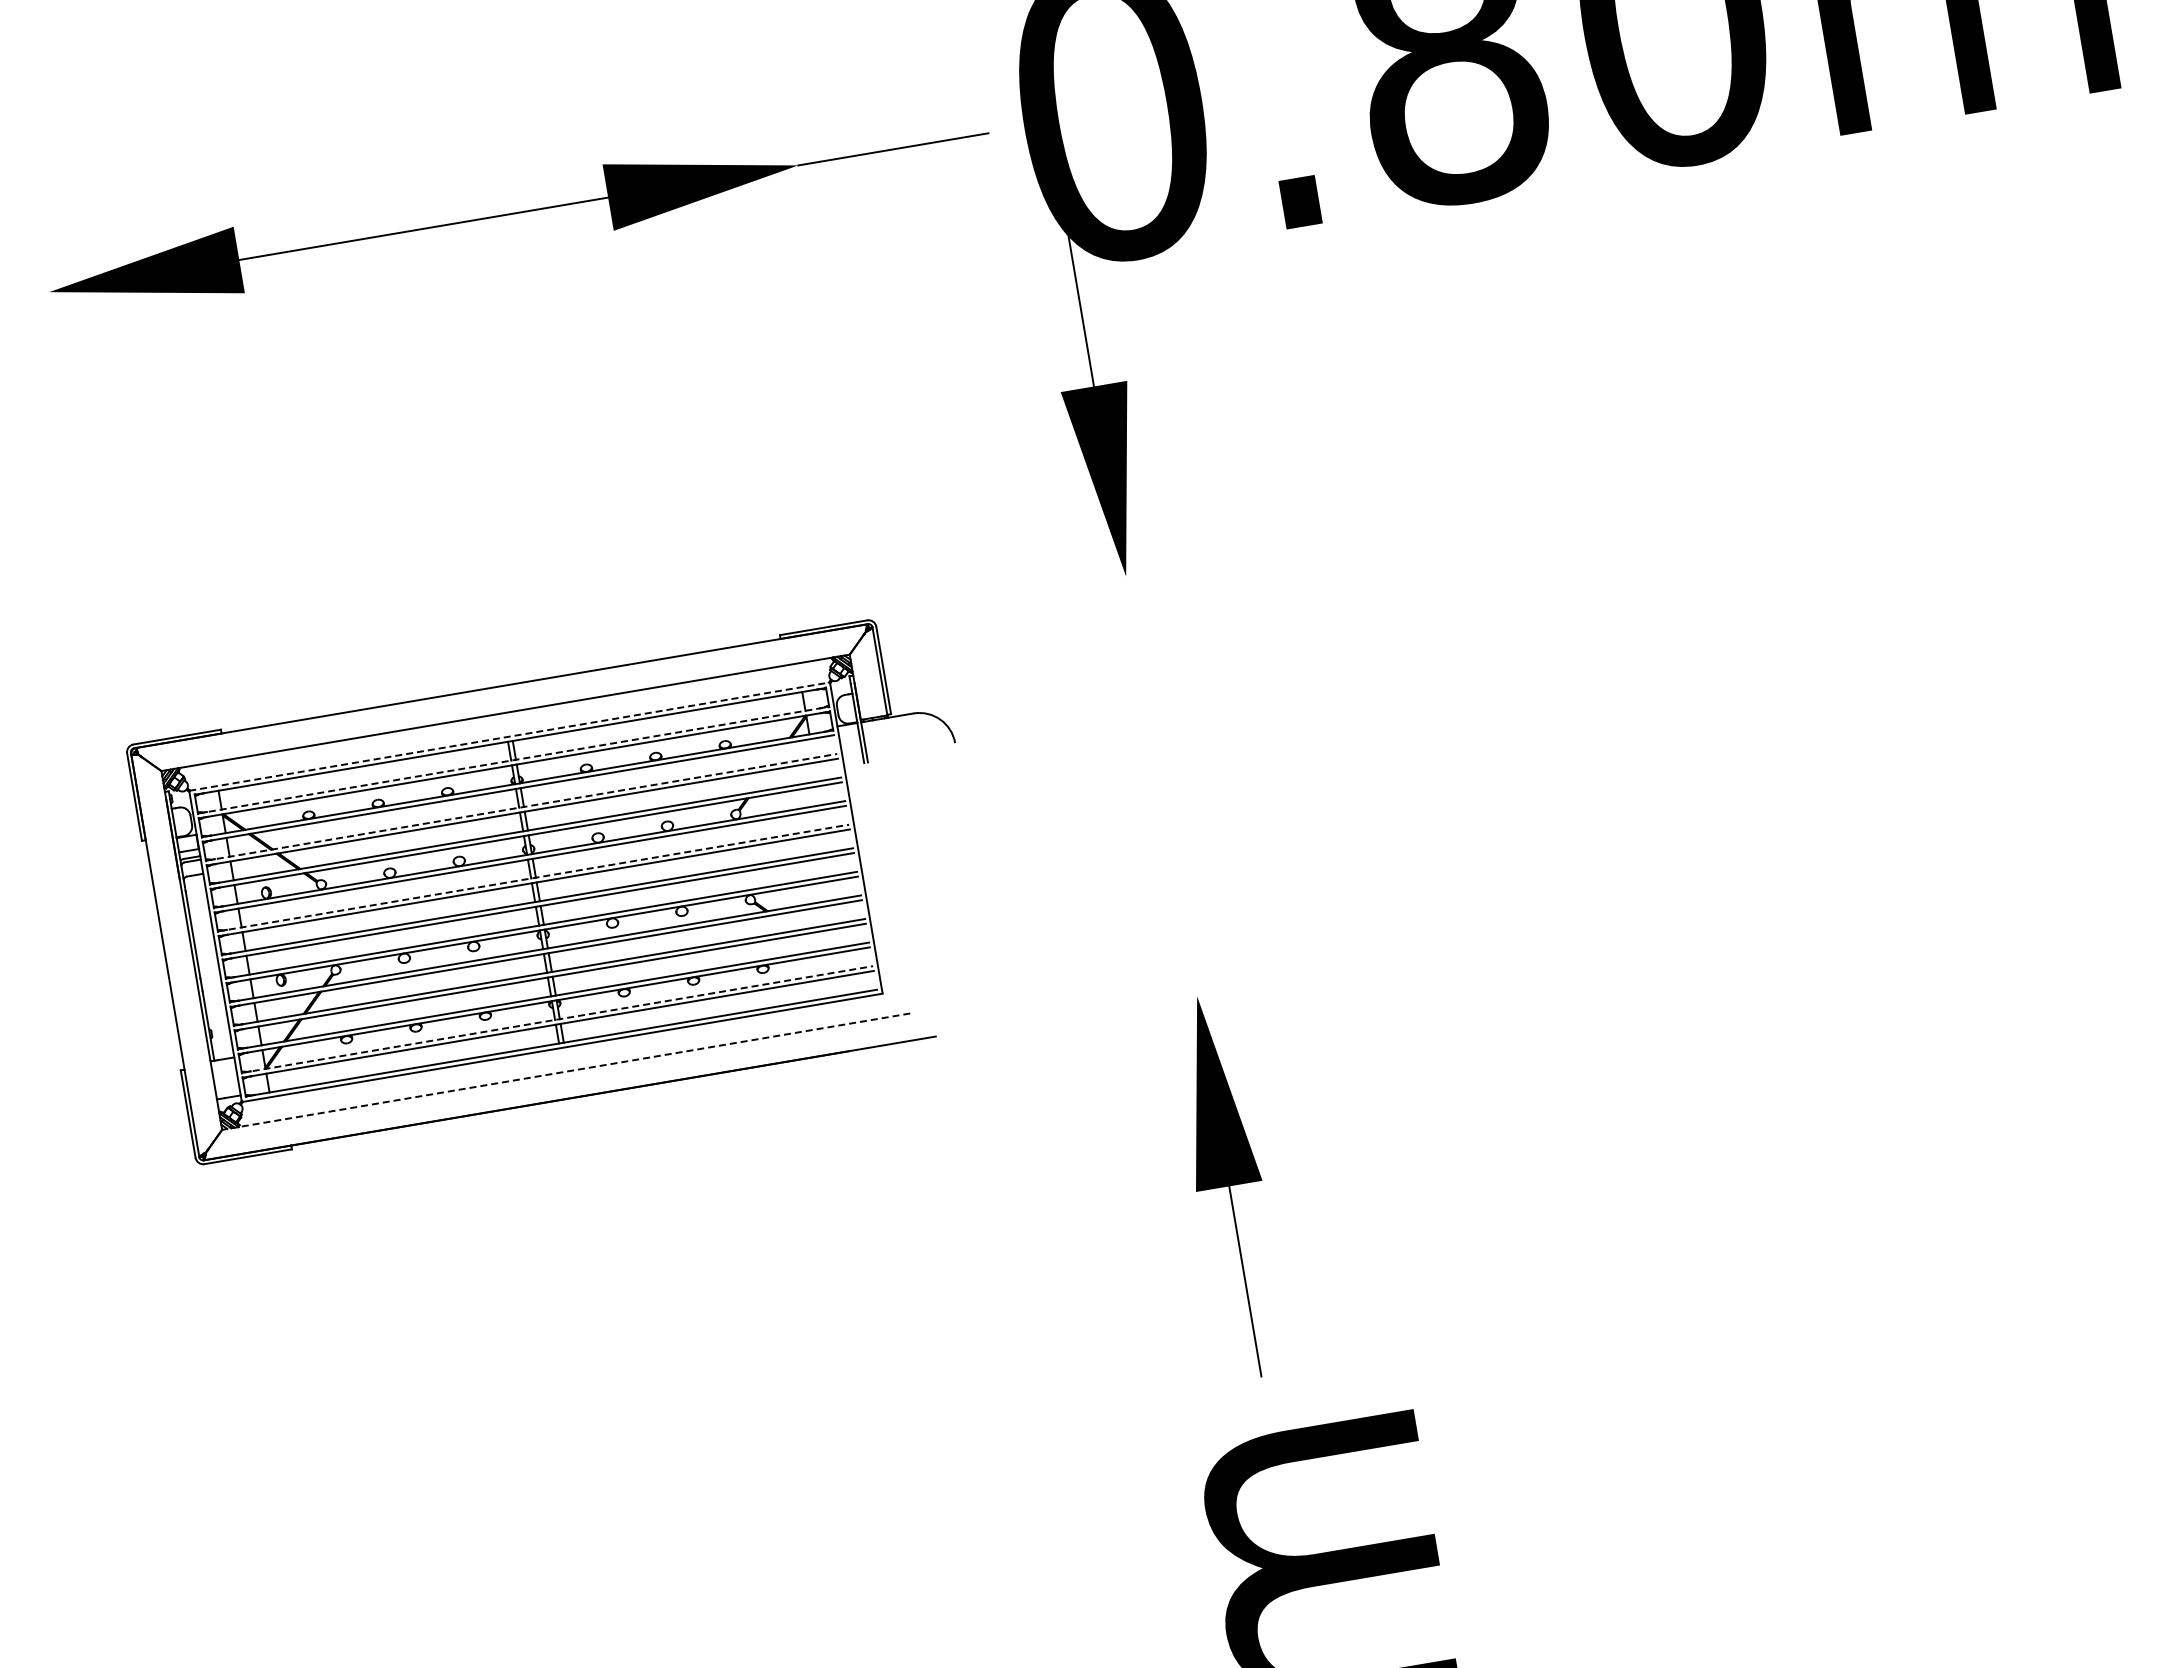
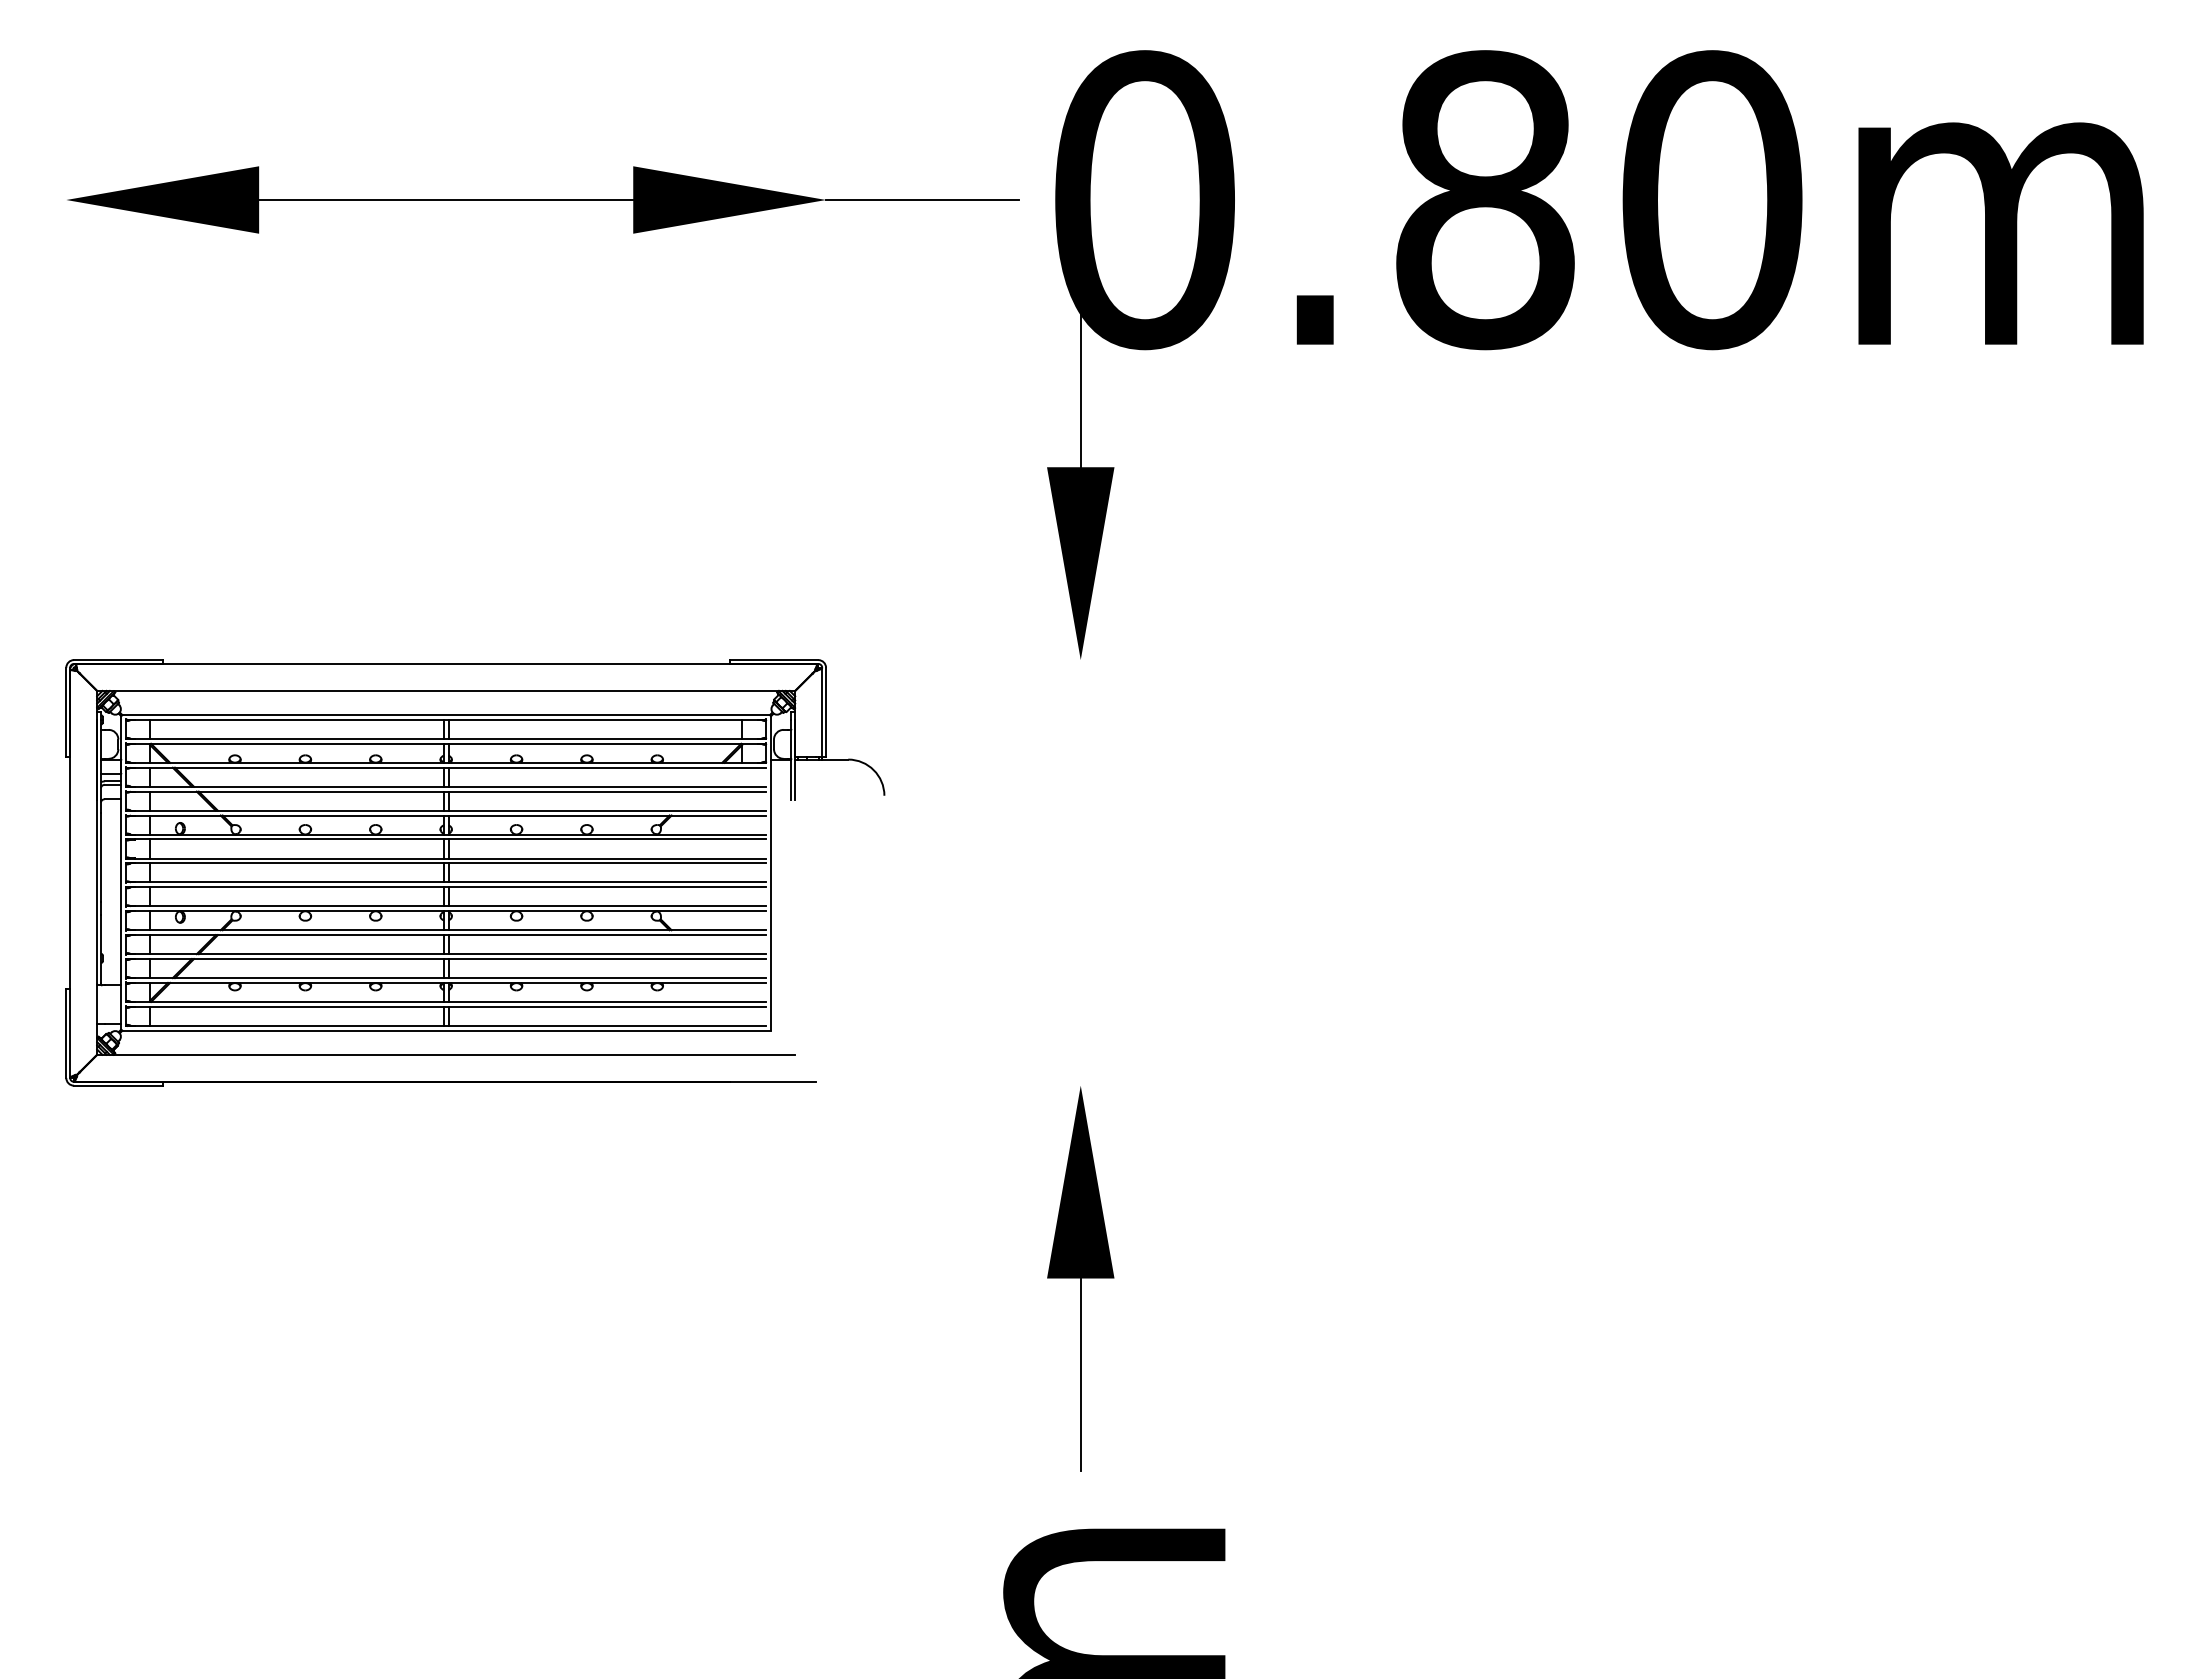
line: (510, 737) -> (446, 715), dashed -> solid
line: (513, 759) -> (446, 738), dashed -> solid
line: (521, 807) -> (446, 786), dashed -> solid
line: (533, 878) -> (446, 858), dashed -> solid
line: (557, 1019) -> (446, 1001), dashed -> solid
line: (566, 1071) -> (446, 1054), dashed -> solid

